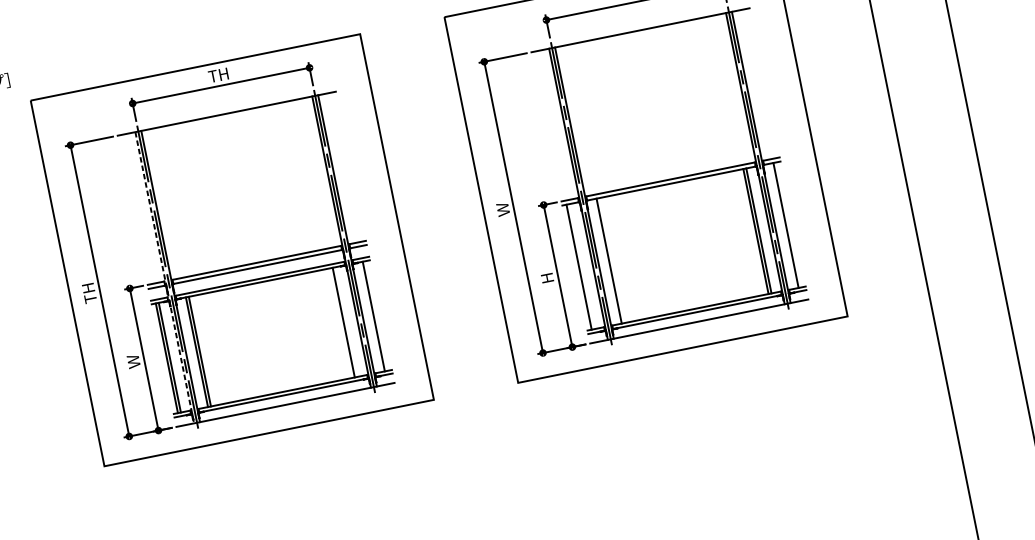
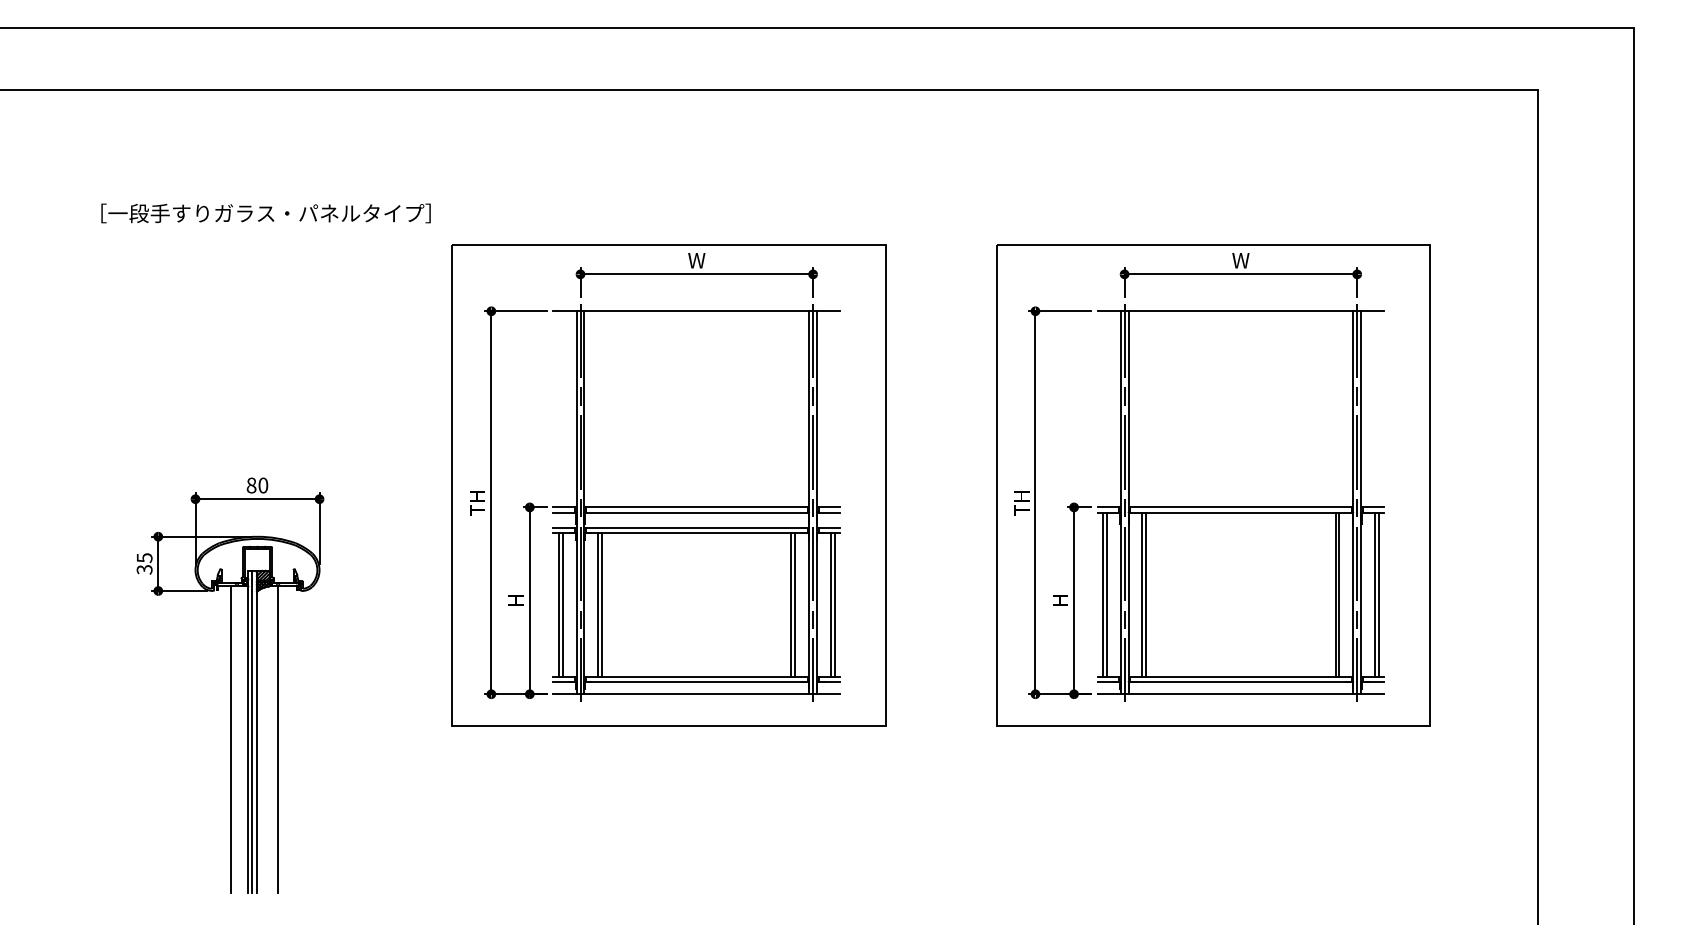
text: (218, 75) -> (695, 260), TH -> W
text: (503, 210) -> (1021, 503), W -> TH
line: (788, 224) -> (1378, 594), added
line: (612, 260) -> (1146, 594), added
line: (581, 266) -> (1106, 594), added
line: (164, 278) -> (576, 503), dashed -> solid
line: (376, 315) -> (834, 604), added
line: (346, 321) -> (795, 604), added
text: (133, 361) -> (515, 600), W -> H

